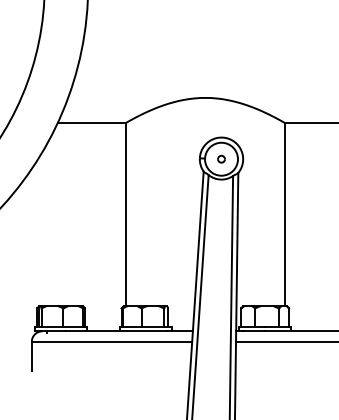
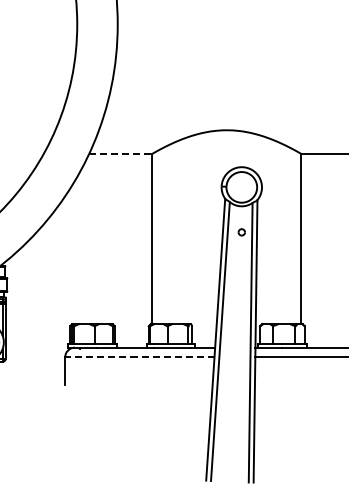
line: (91, 122) -> (120, 153), solid -> dashed
part: (221, 159) -> (241, 232), moved
line: (111, 341) -> (139, 357), solid -> dashed

